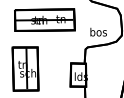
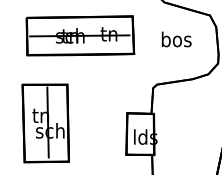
text: (98, 31) -> (176, 38), moved

